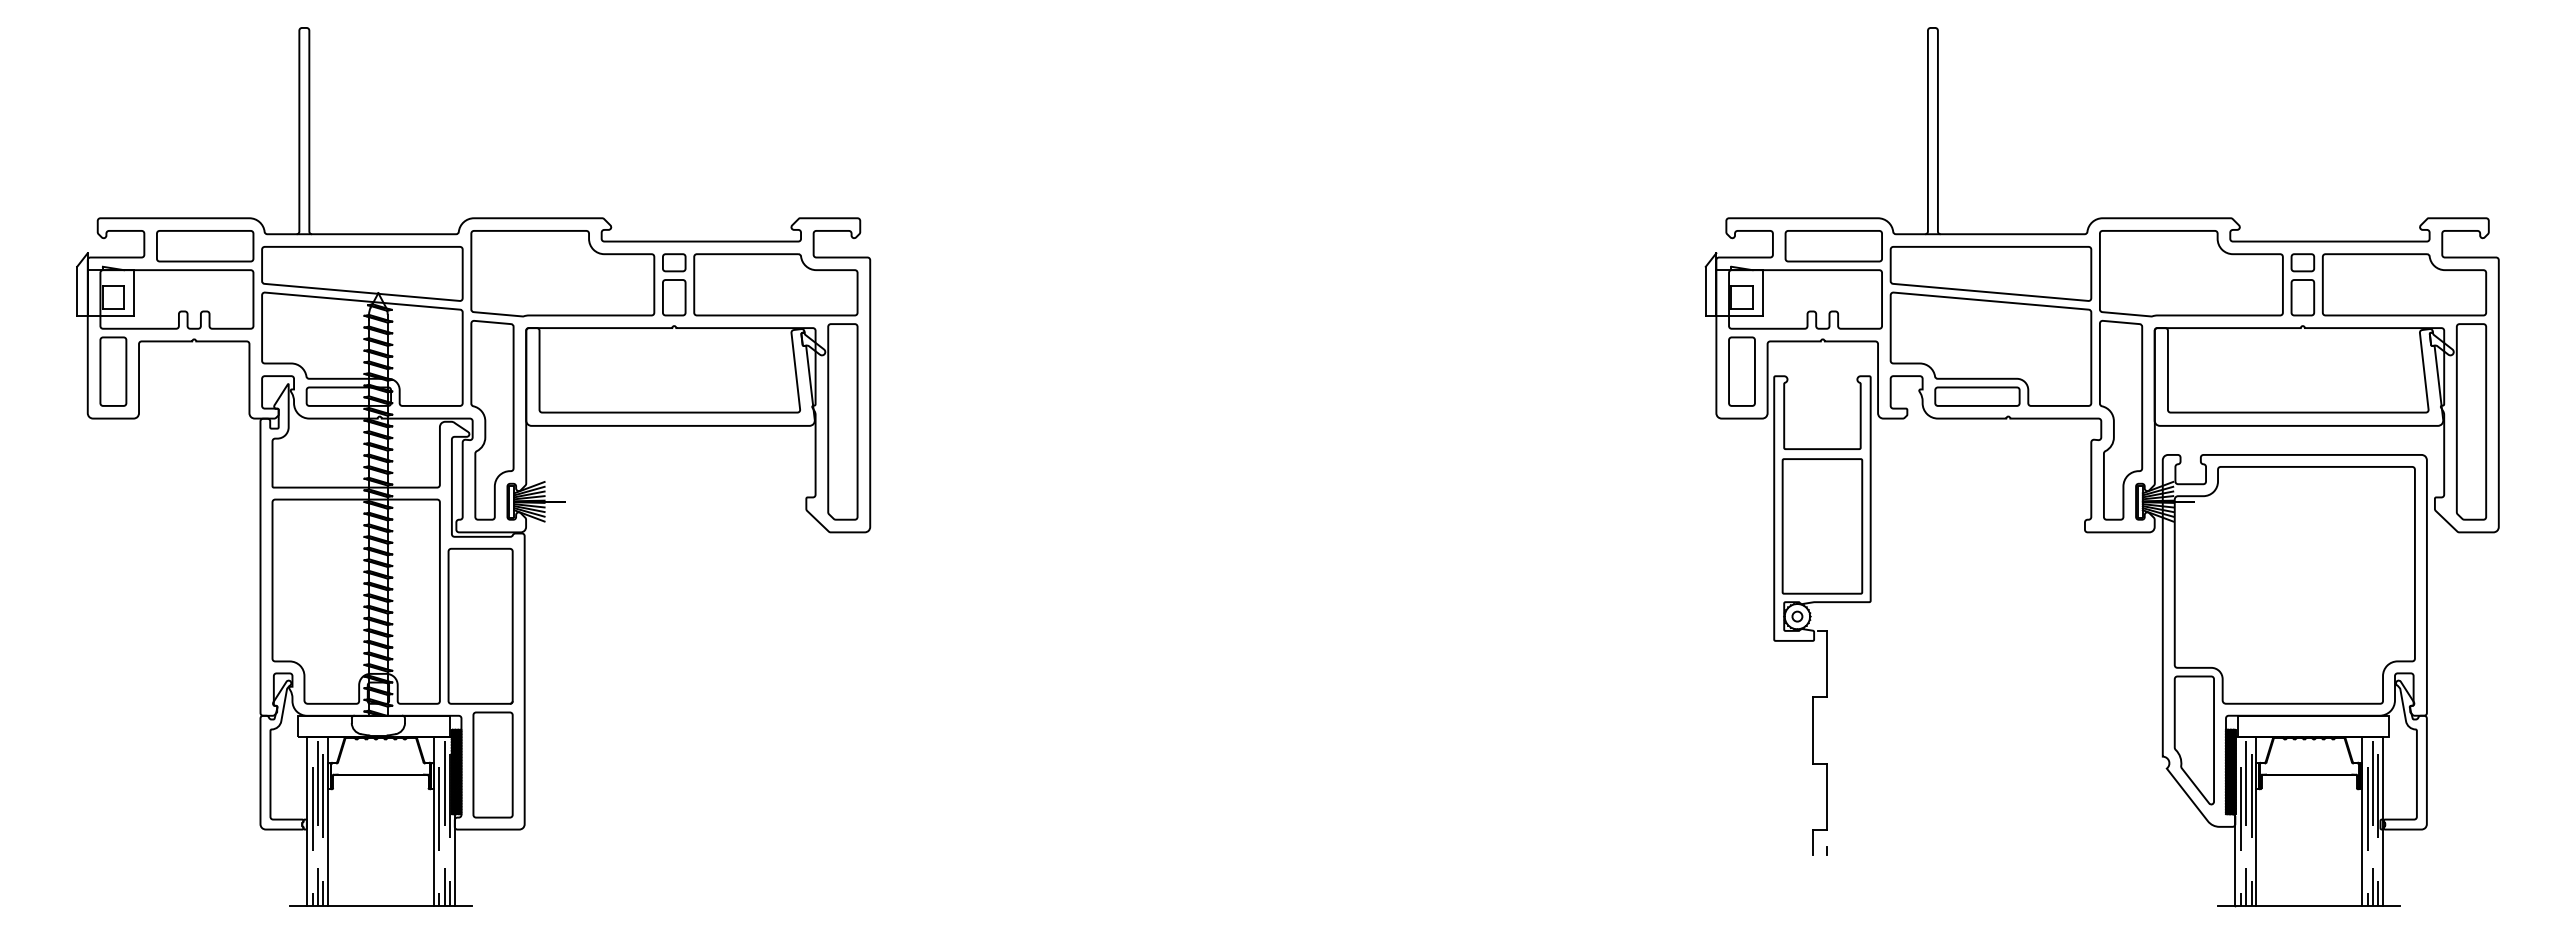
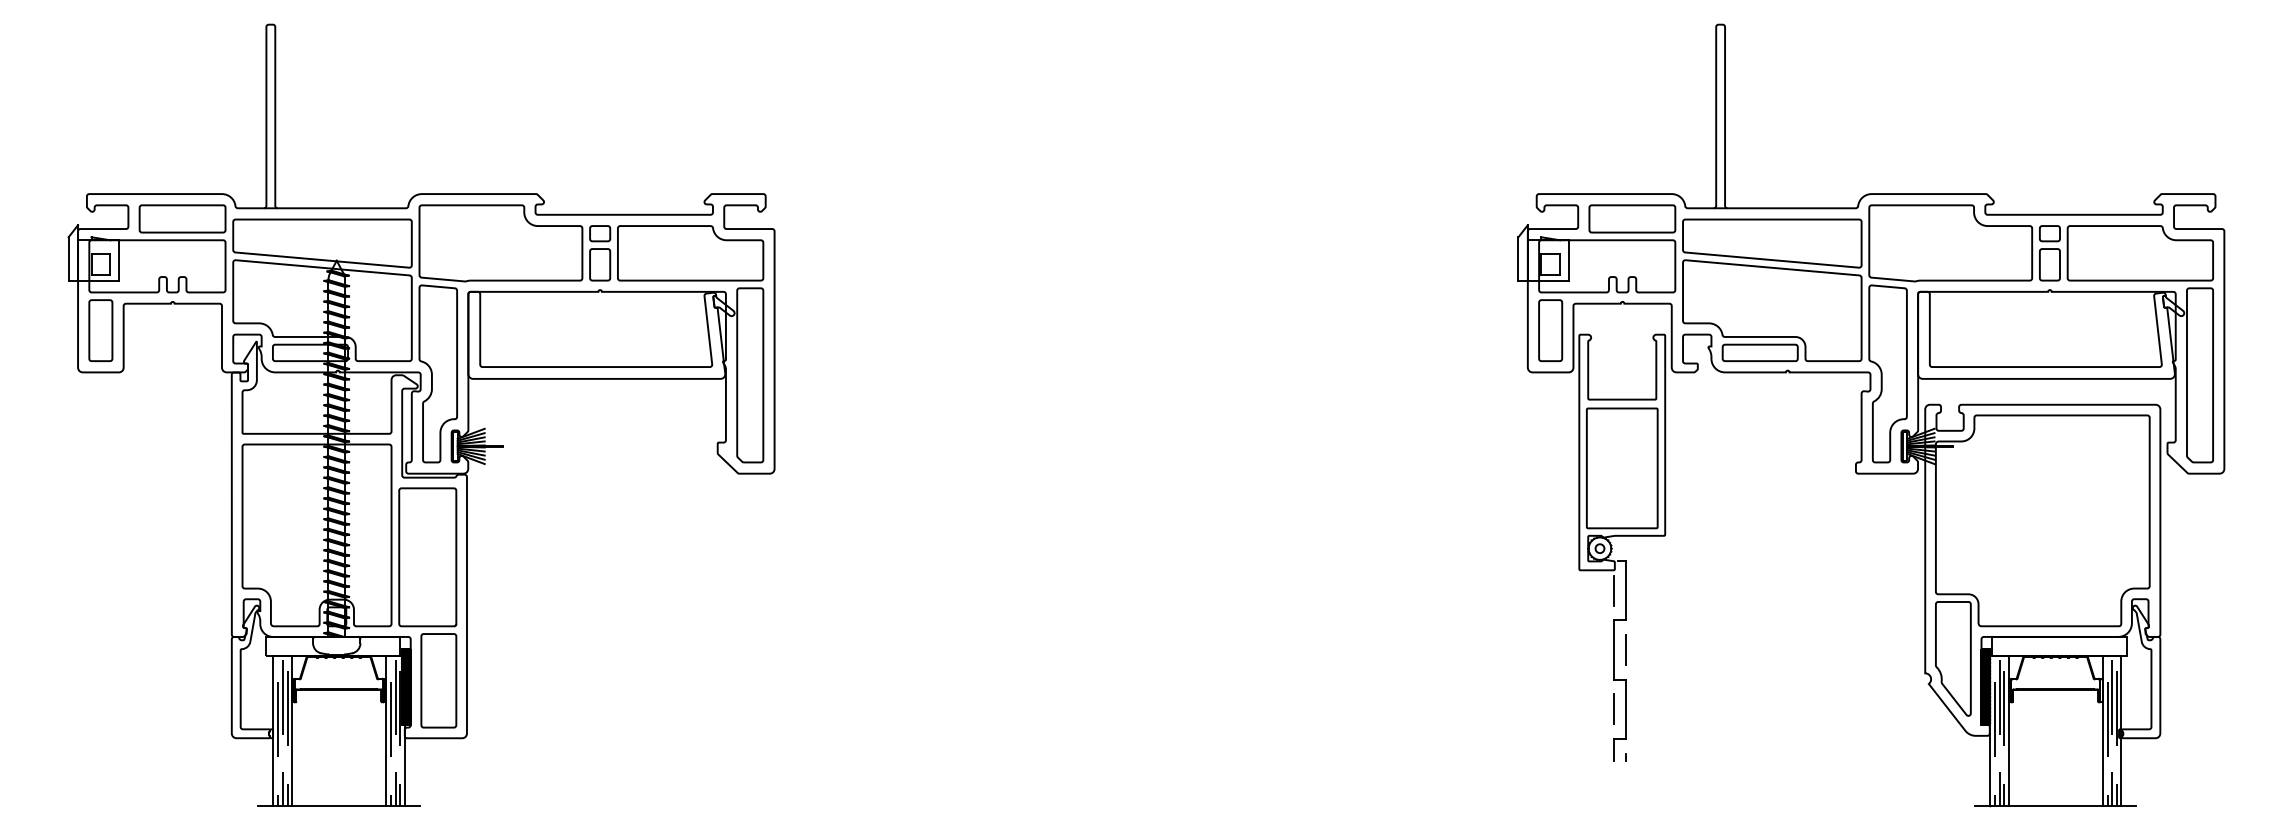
line: (1813, 663) -> (1614, 590), added
line: (1826, 730) -> (1625, 650), added
line: (1813, 796) -> (1614, 708), added

